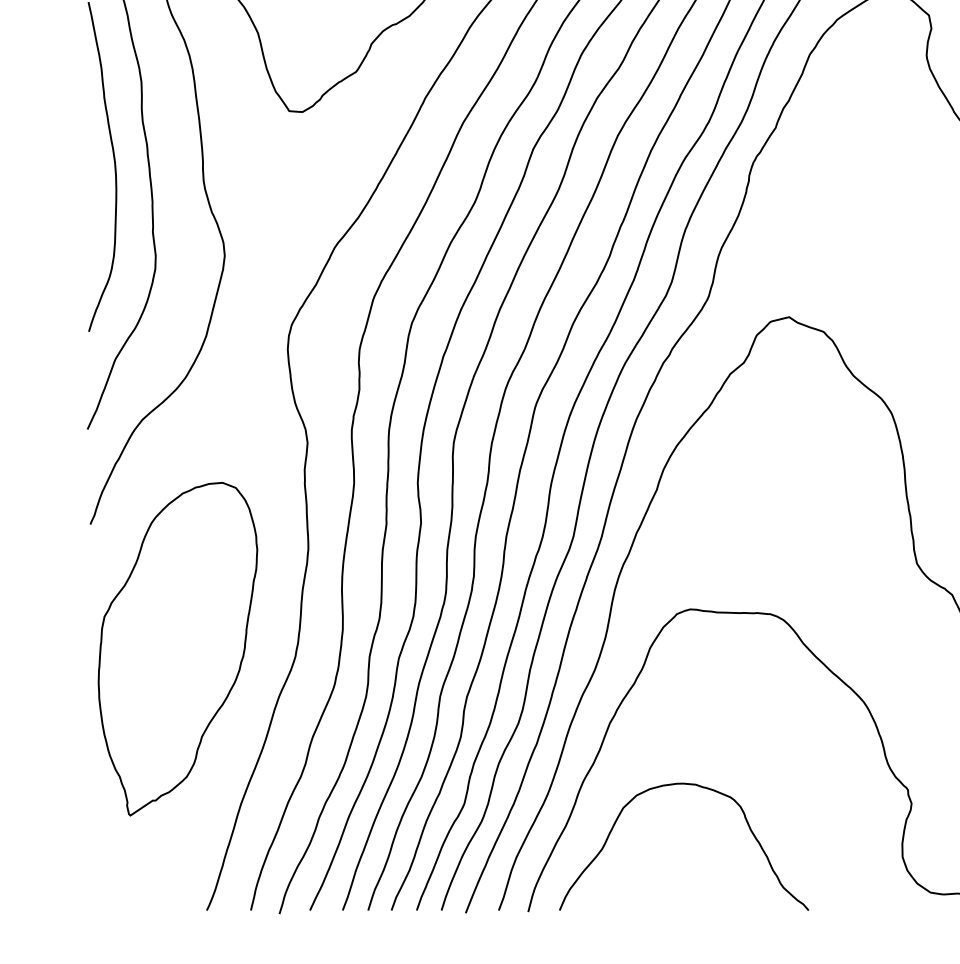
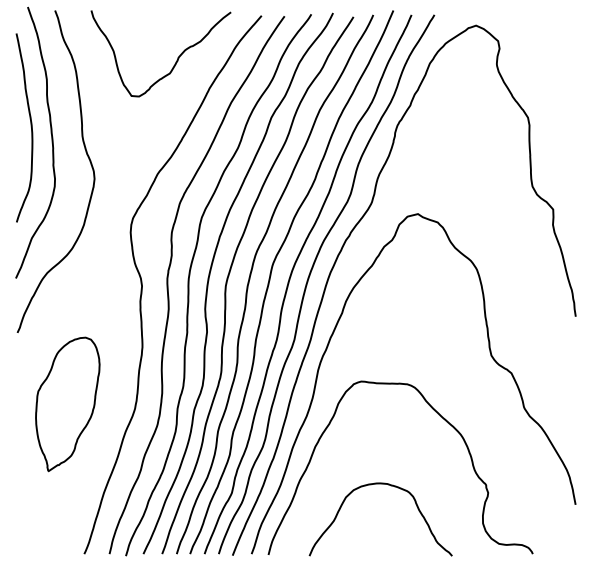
part: (177, 649) -> (67, 404), size x0.7
curve: (702, 789) -> (391, 486), moved

